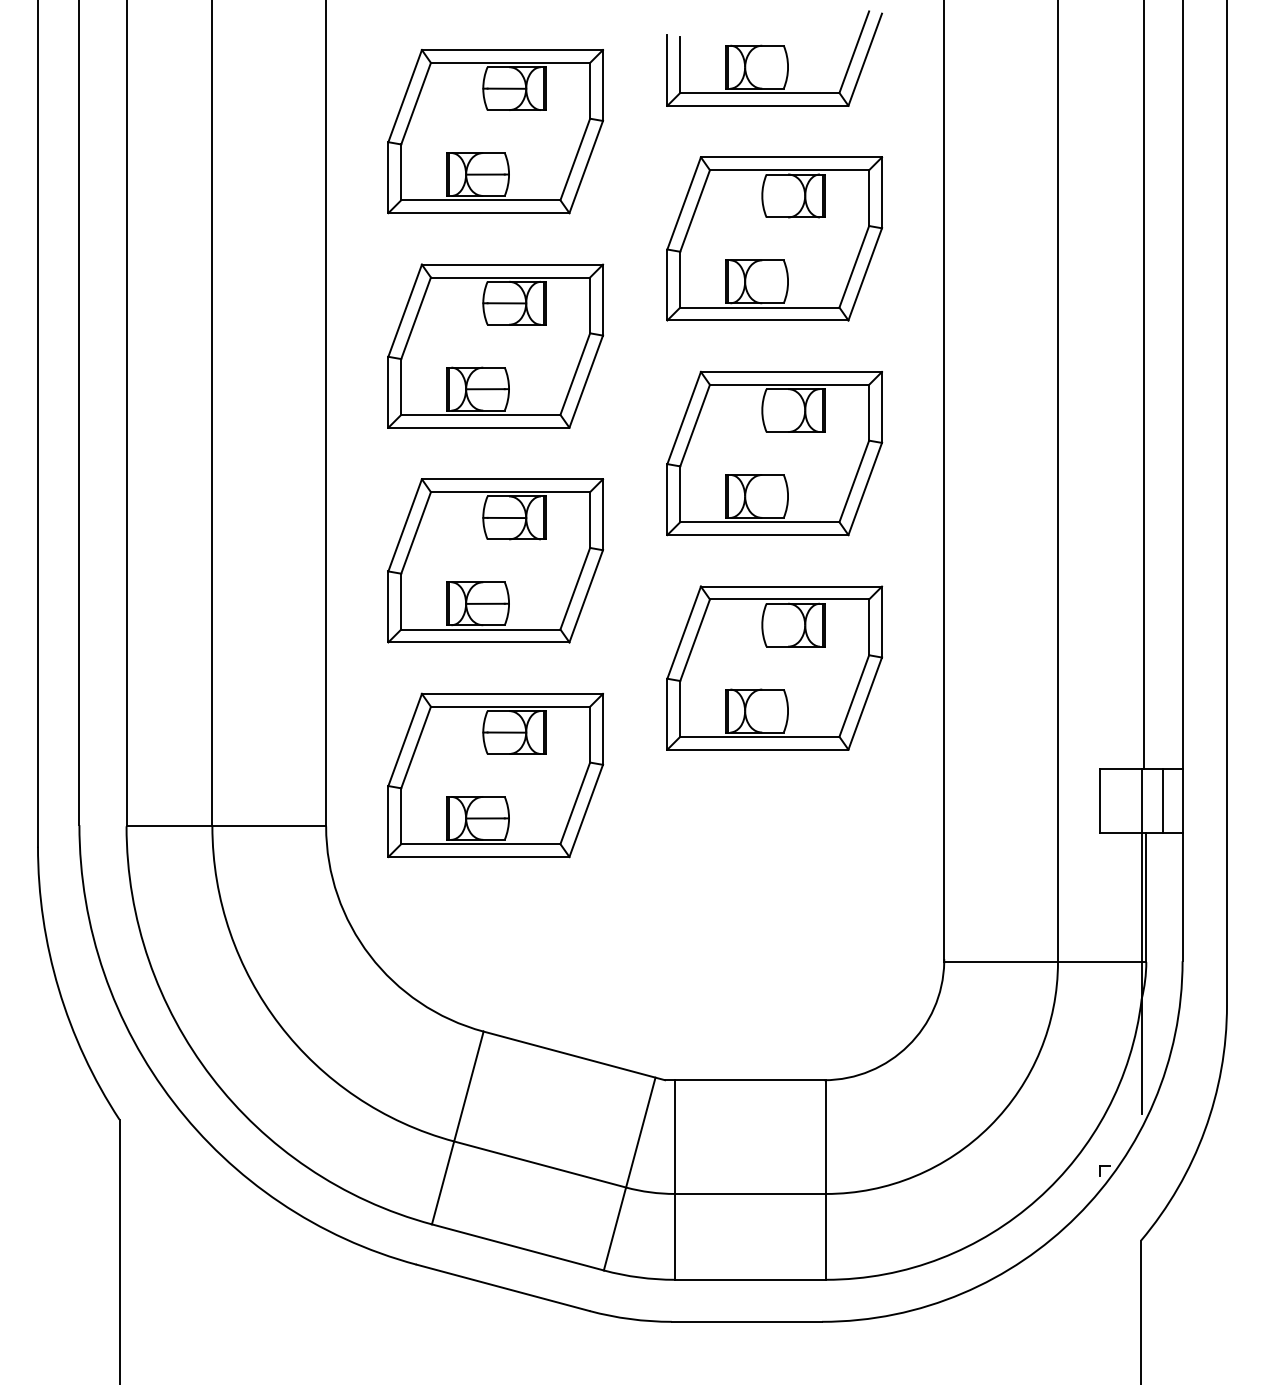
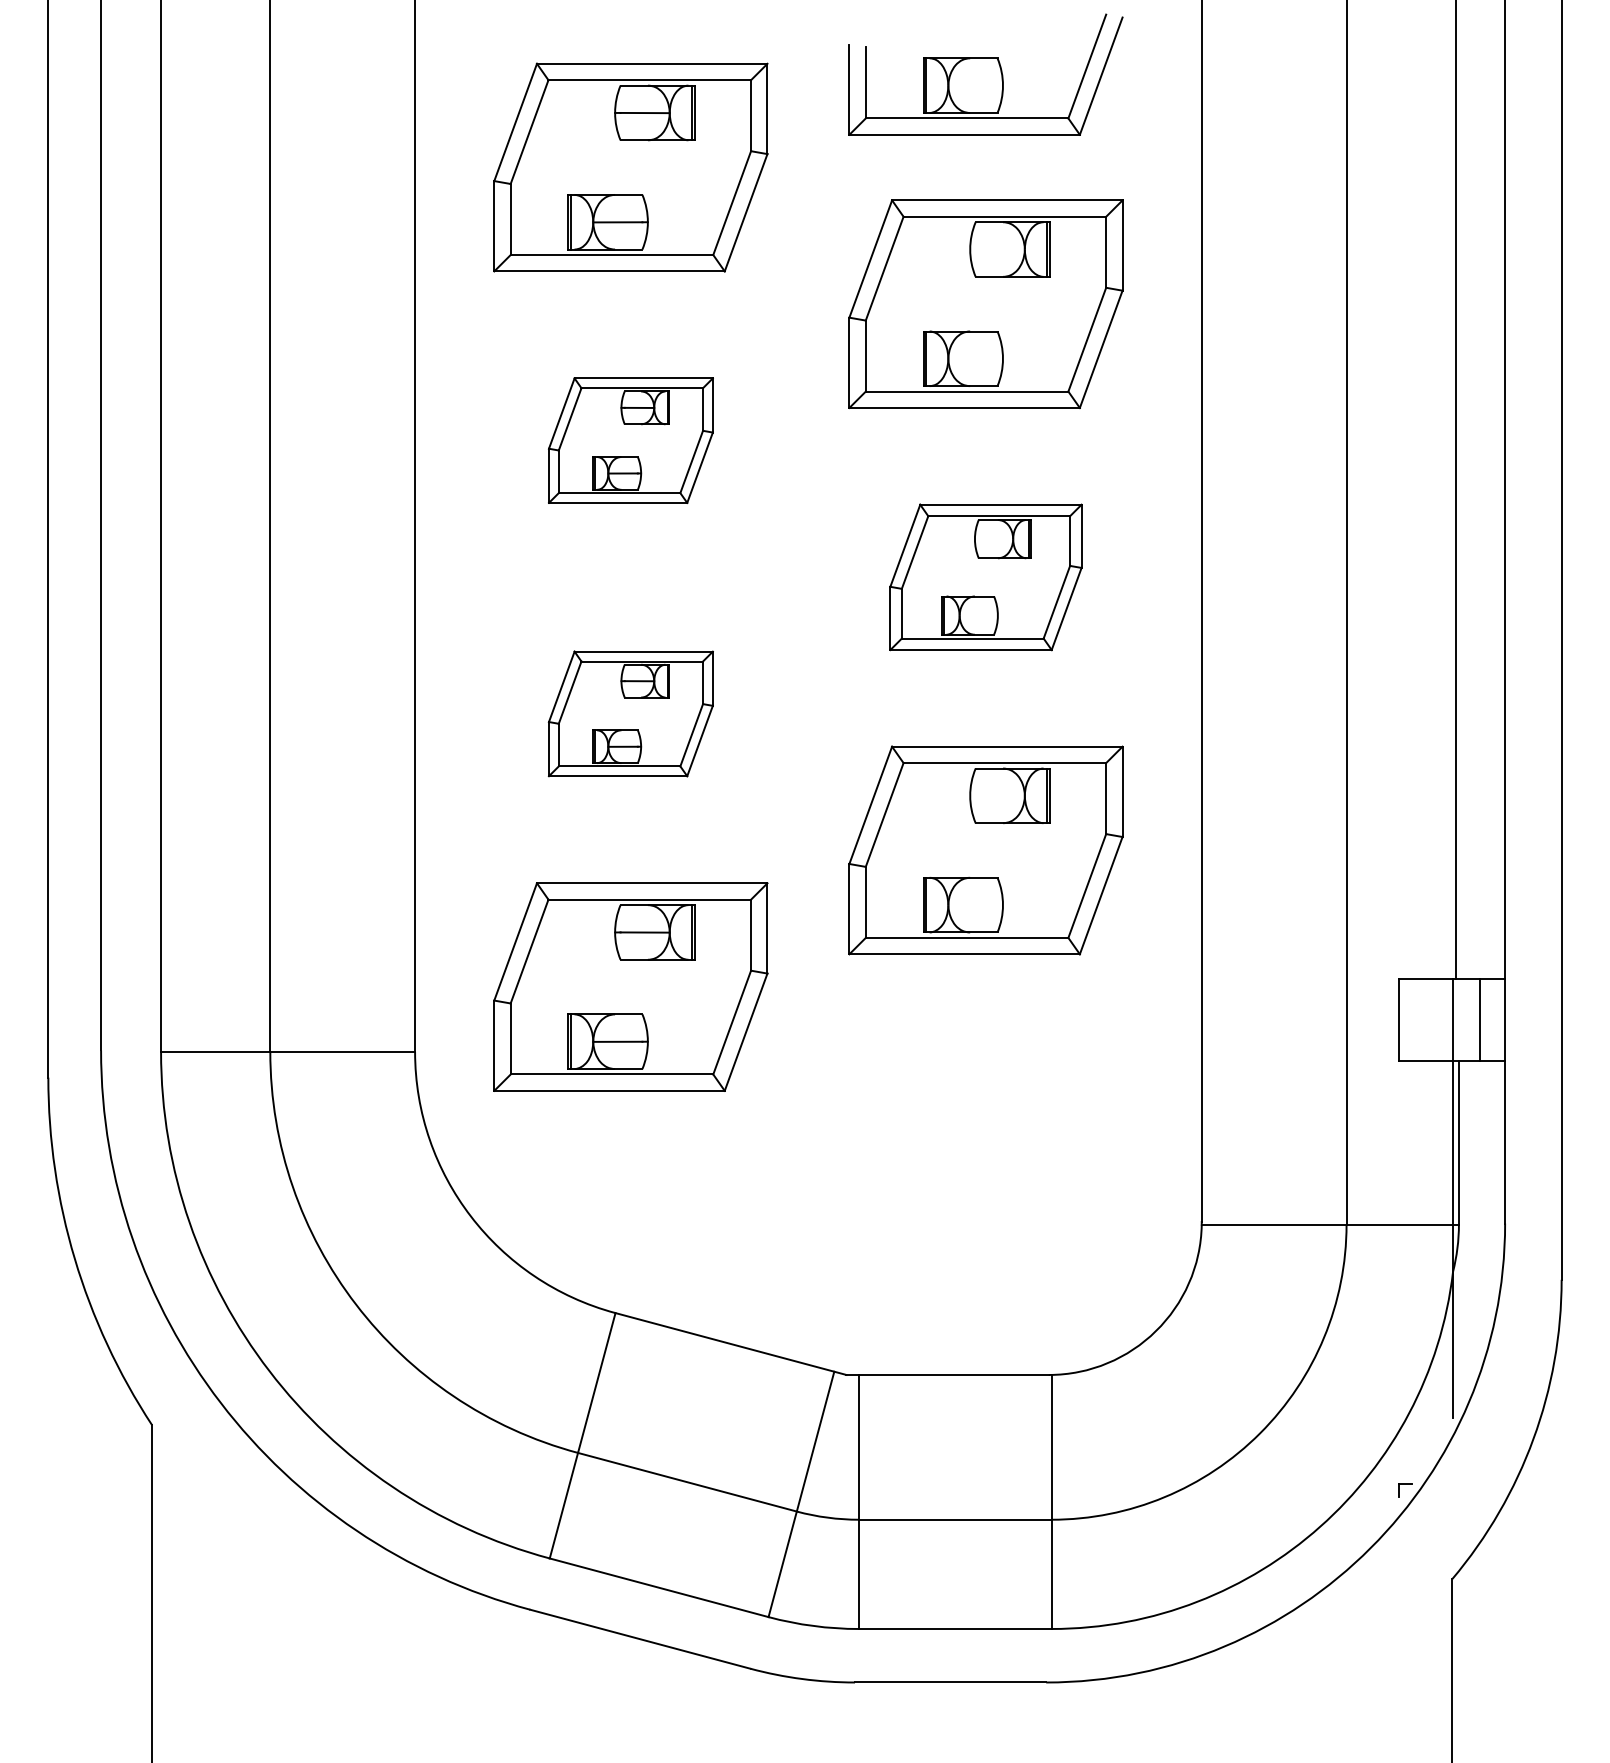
part: (495, 346) -> (630, 440), size x0.6
part: (774, 453) -> (985, 577), size x0.7
part: (495, 560) -> (630, 713), size x0.6

